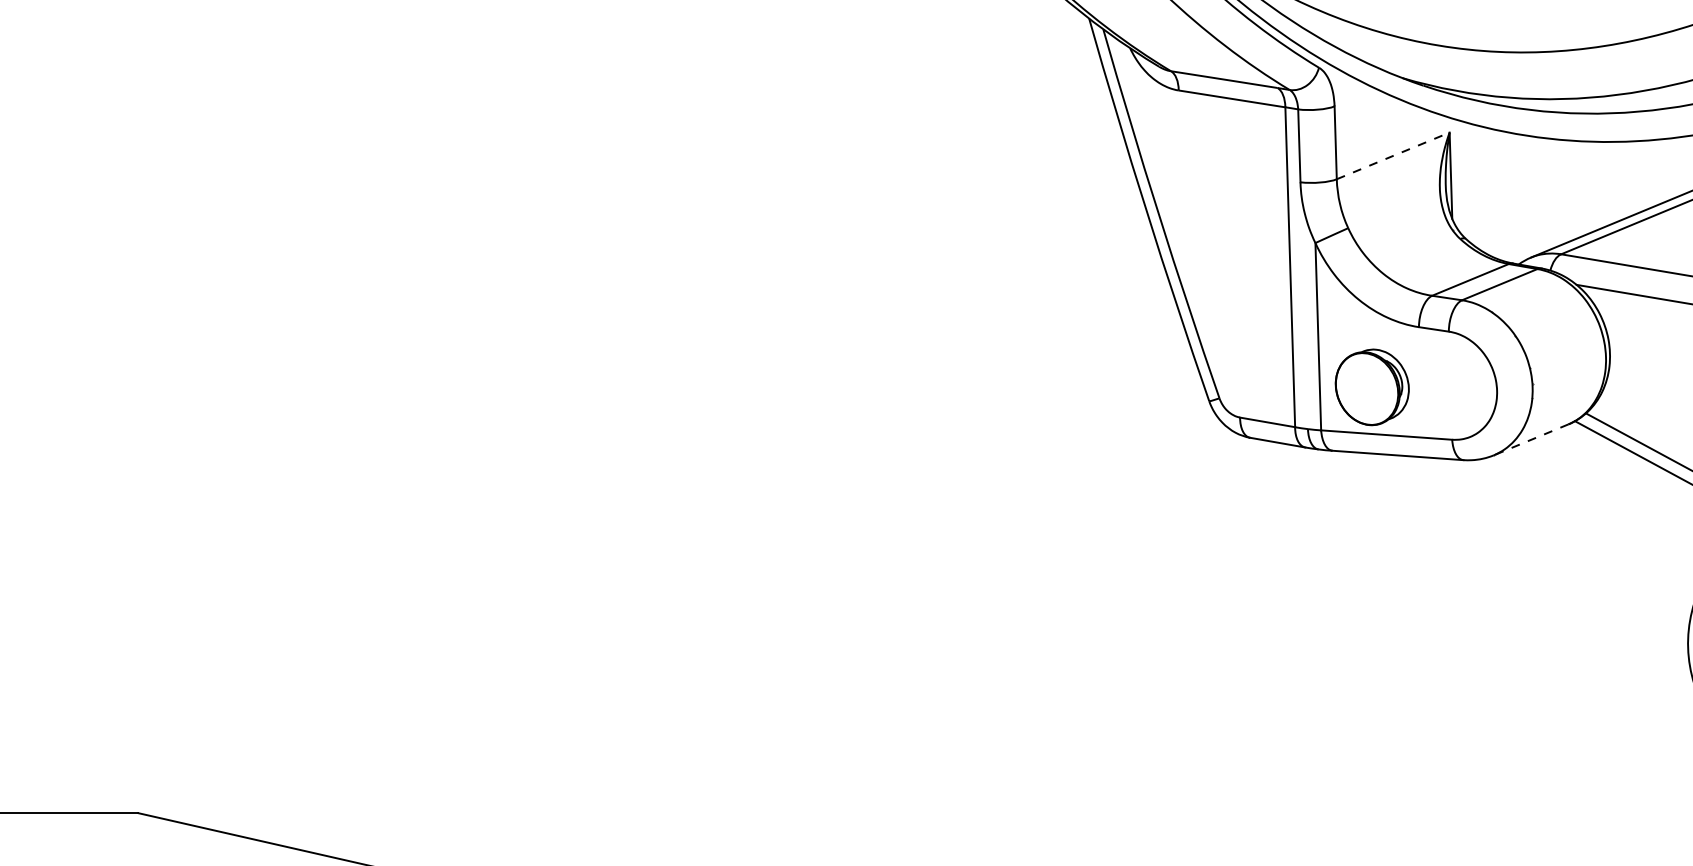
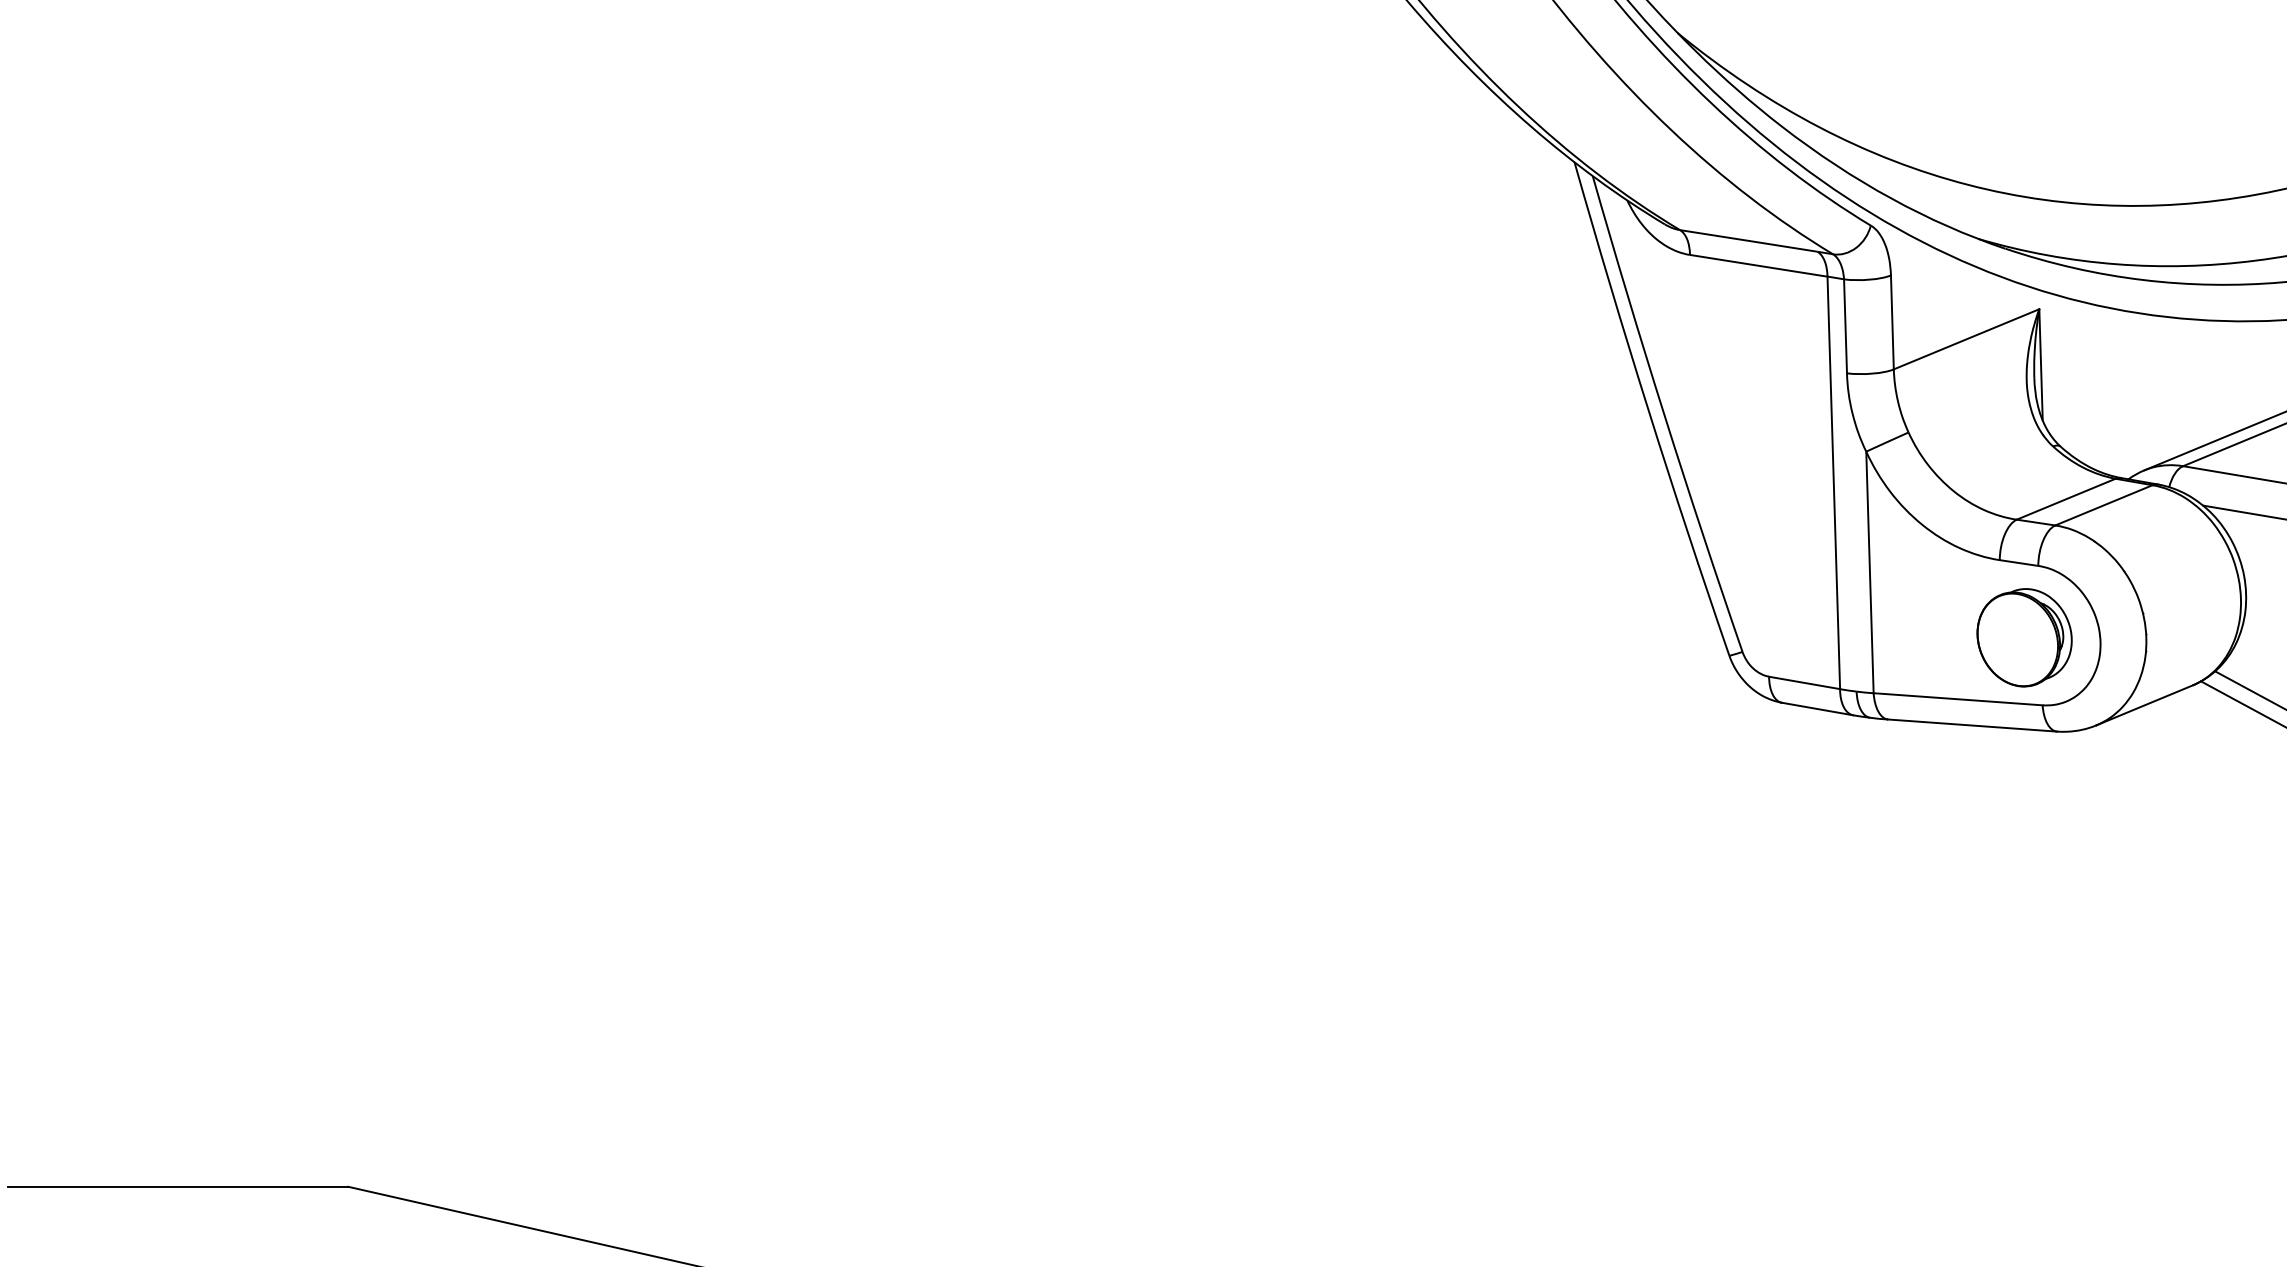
line: (1393, 156) -> (1966, 339), dashed -> solid
part: (1372, 387) -> (2024, 637), moved
line: (1531, 439) -> (2144, 705), dashed -> solid

